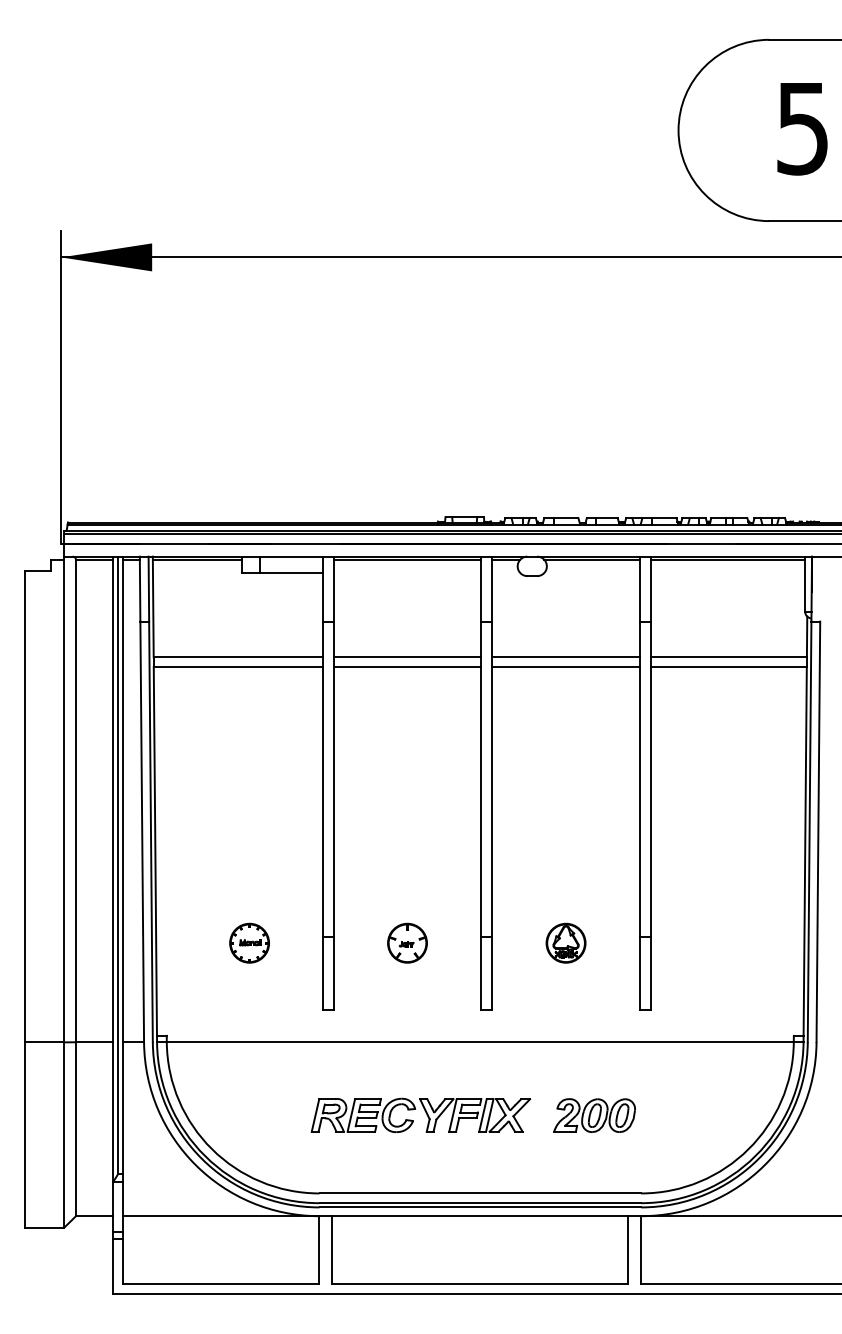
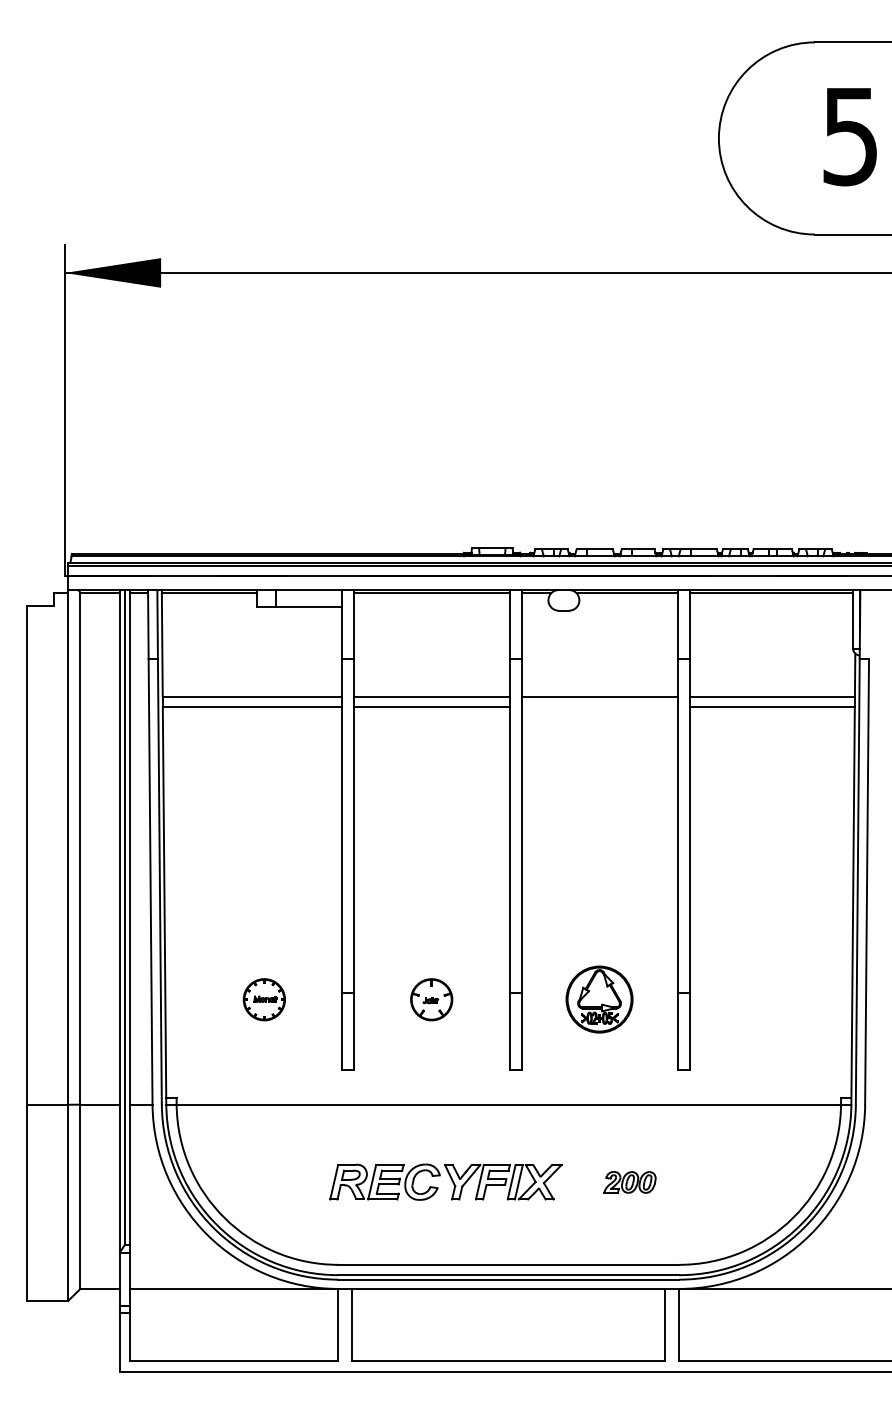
line: (565, 667) -> (599, 707), removed
part: (565, 943) -> (599, 999), size x1.6
part: (594, 1115) -> (629, 1182), size x0.6

